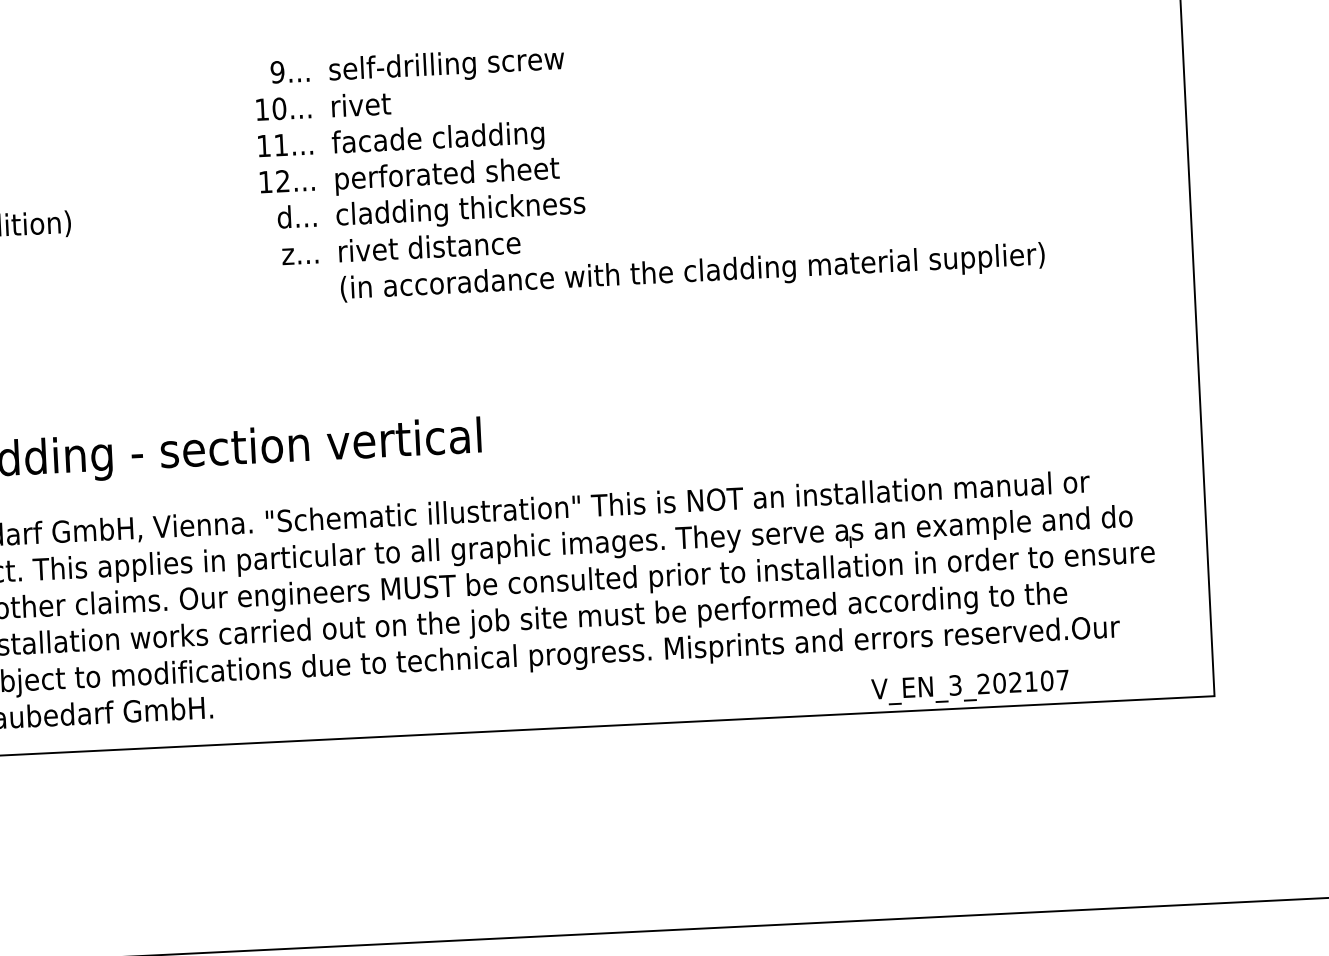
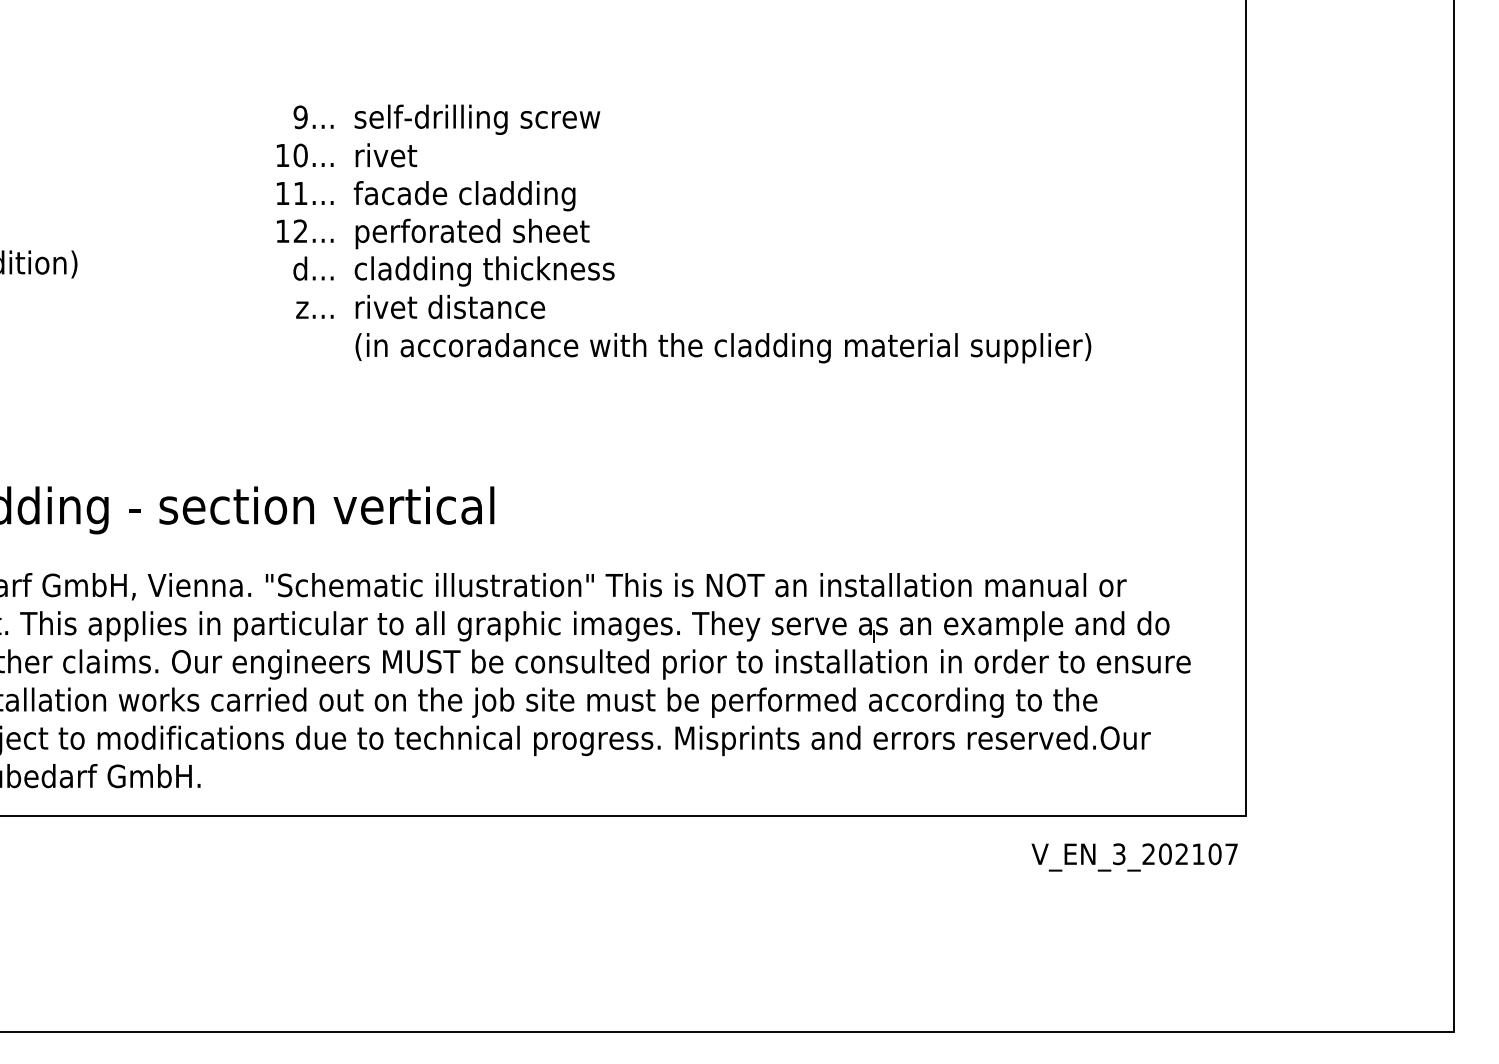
text: (970, 687) -> (1134, 857), moved

